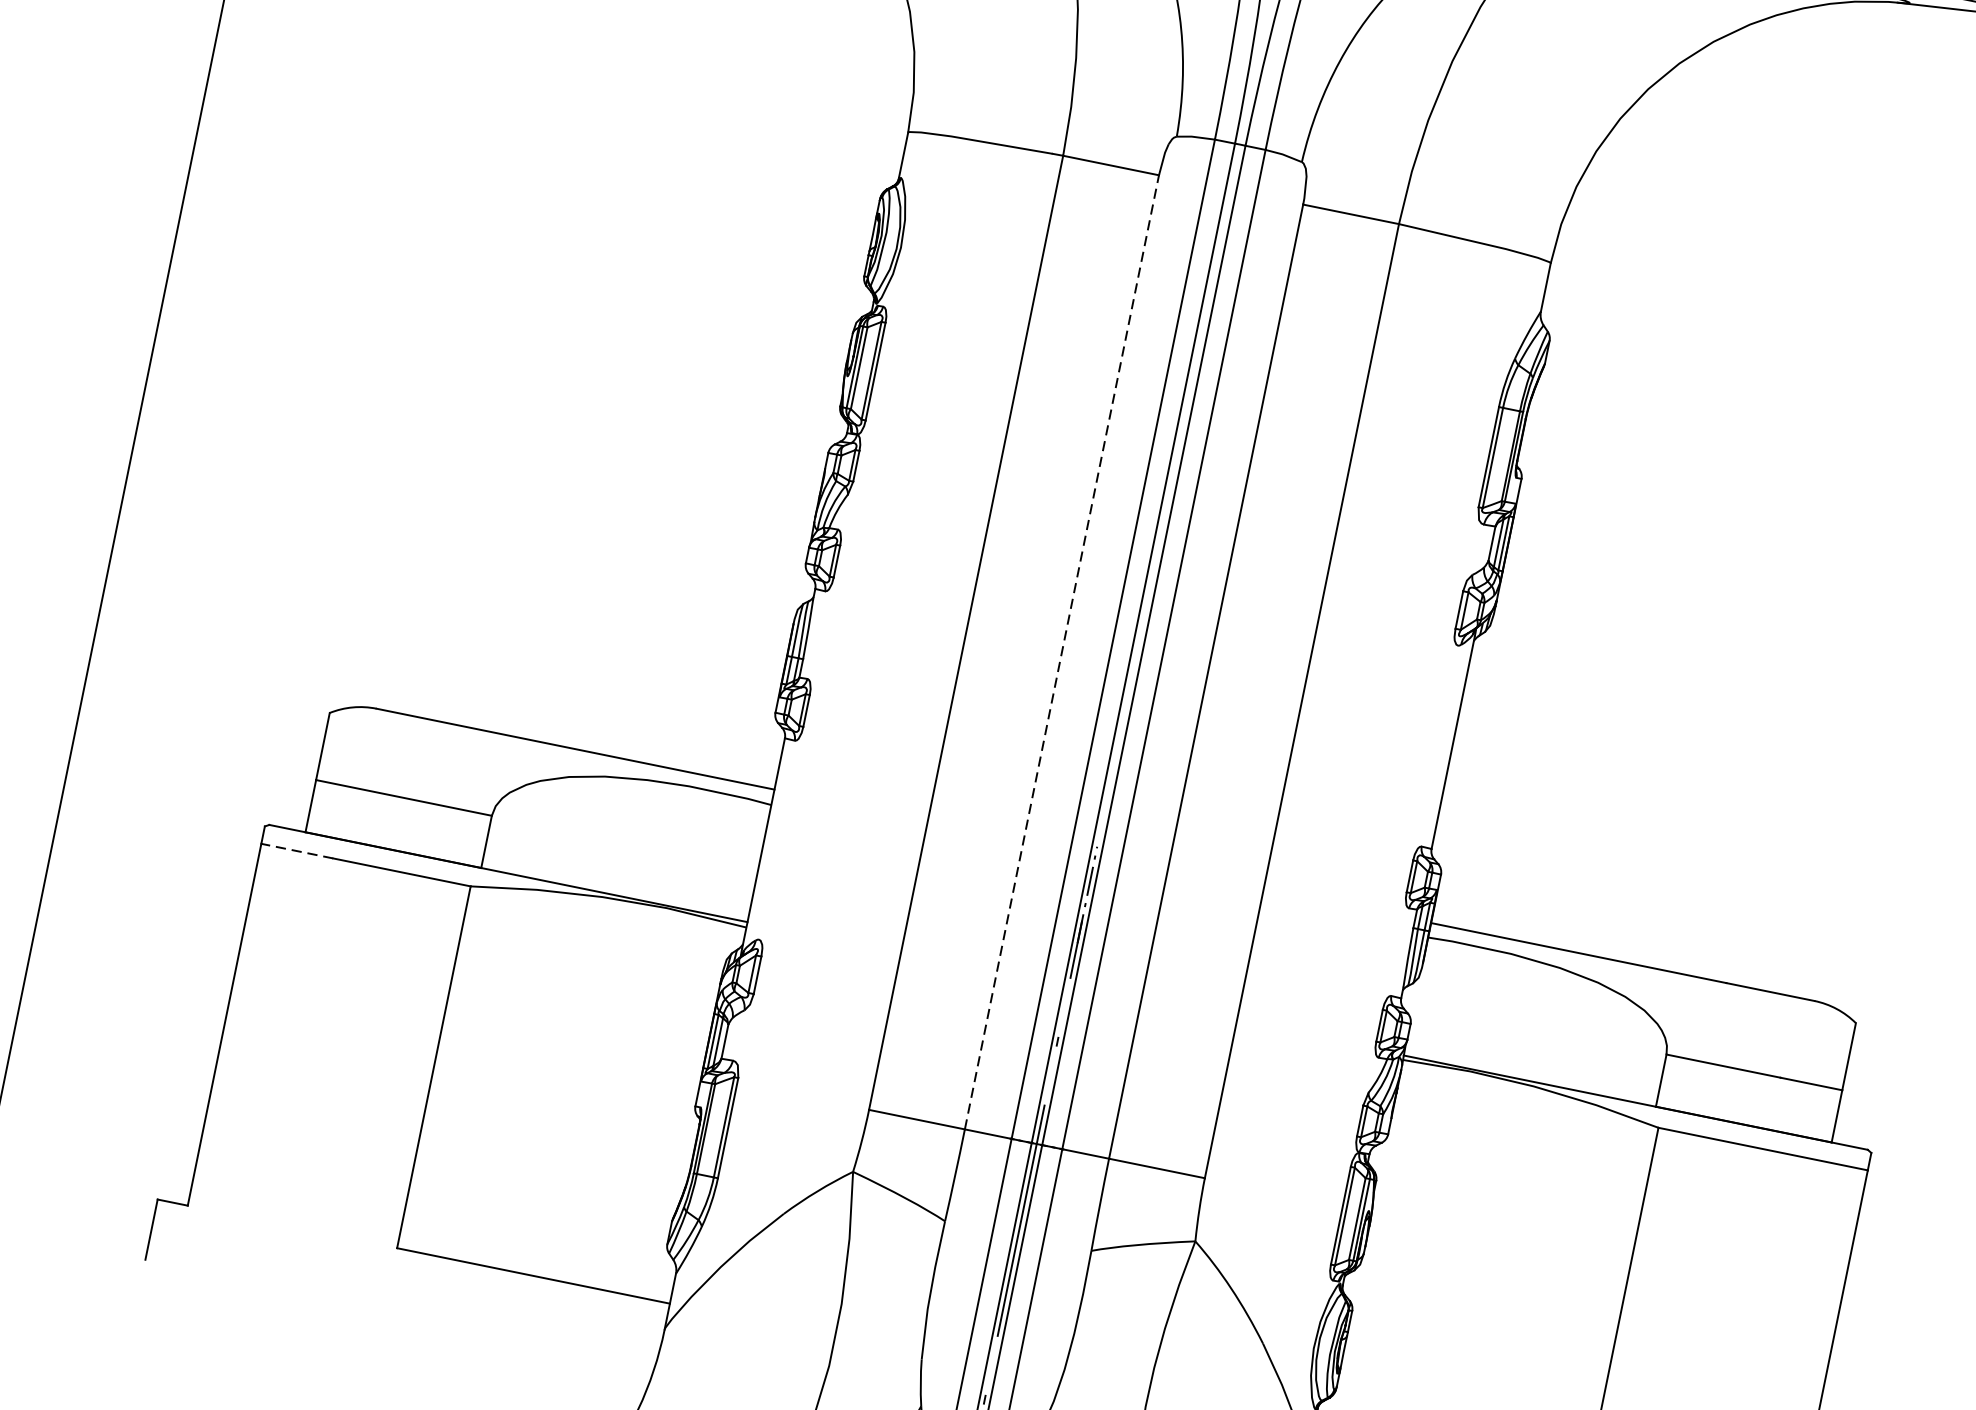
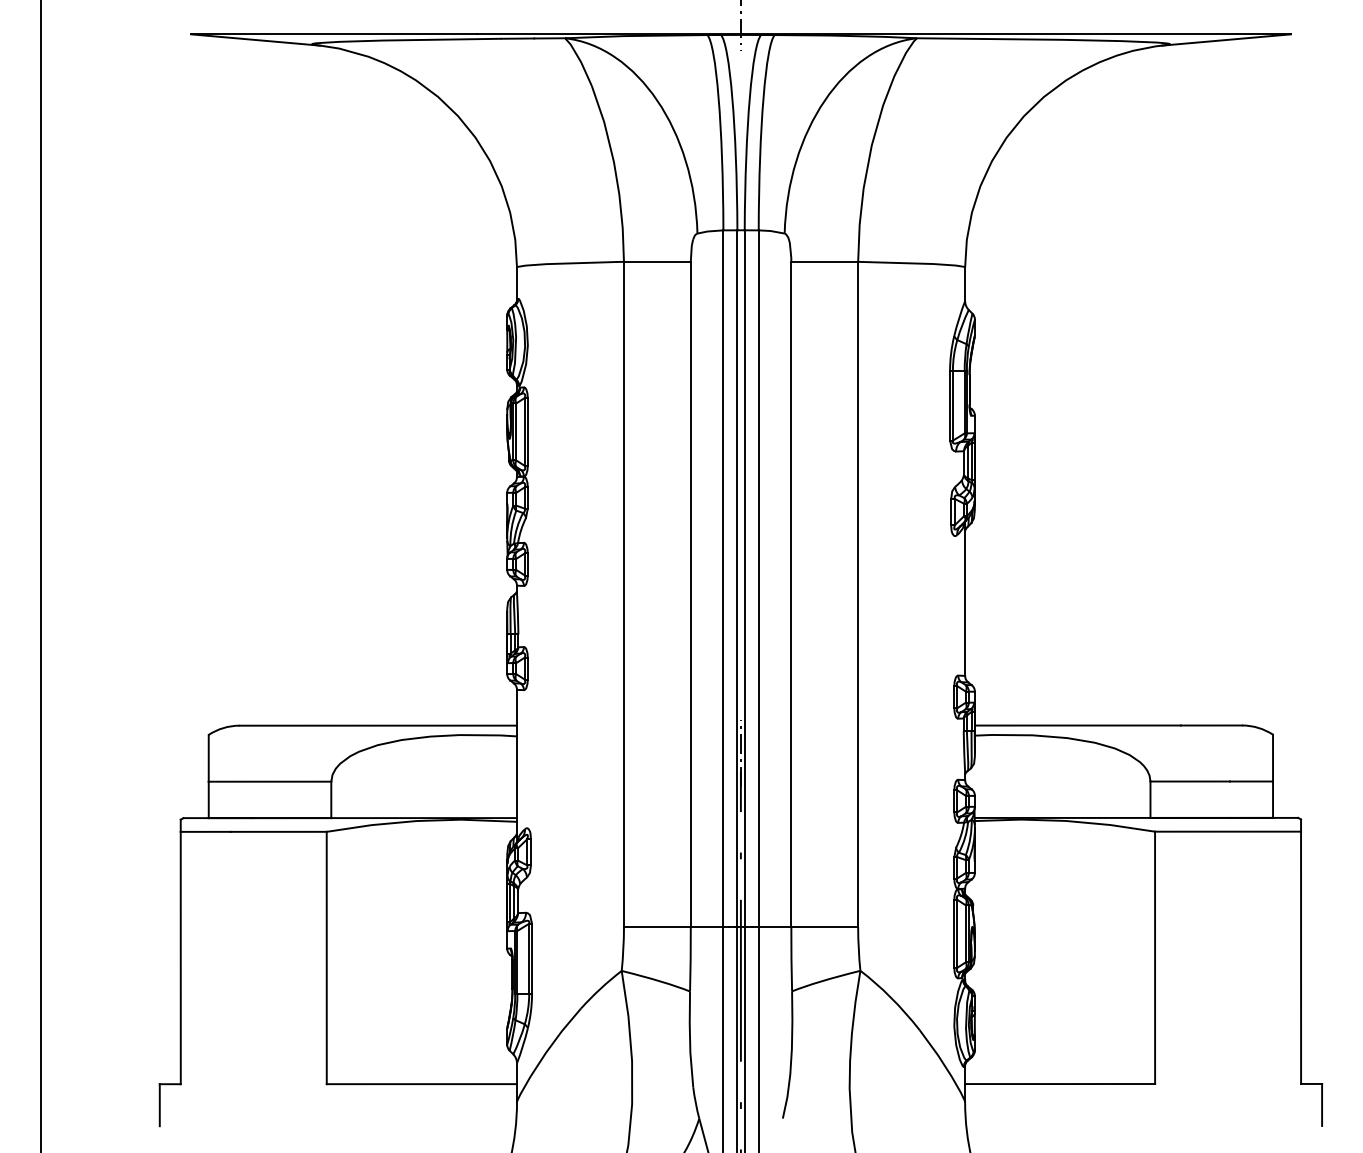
line: (1061, 652) -> (690, 594), dashed -> solid
line: (296, 850) -> (205, 831), dashed -> solid

